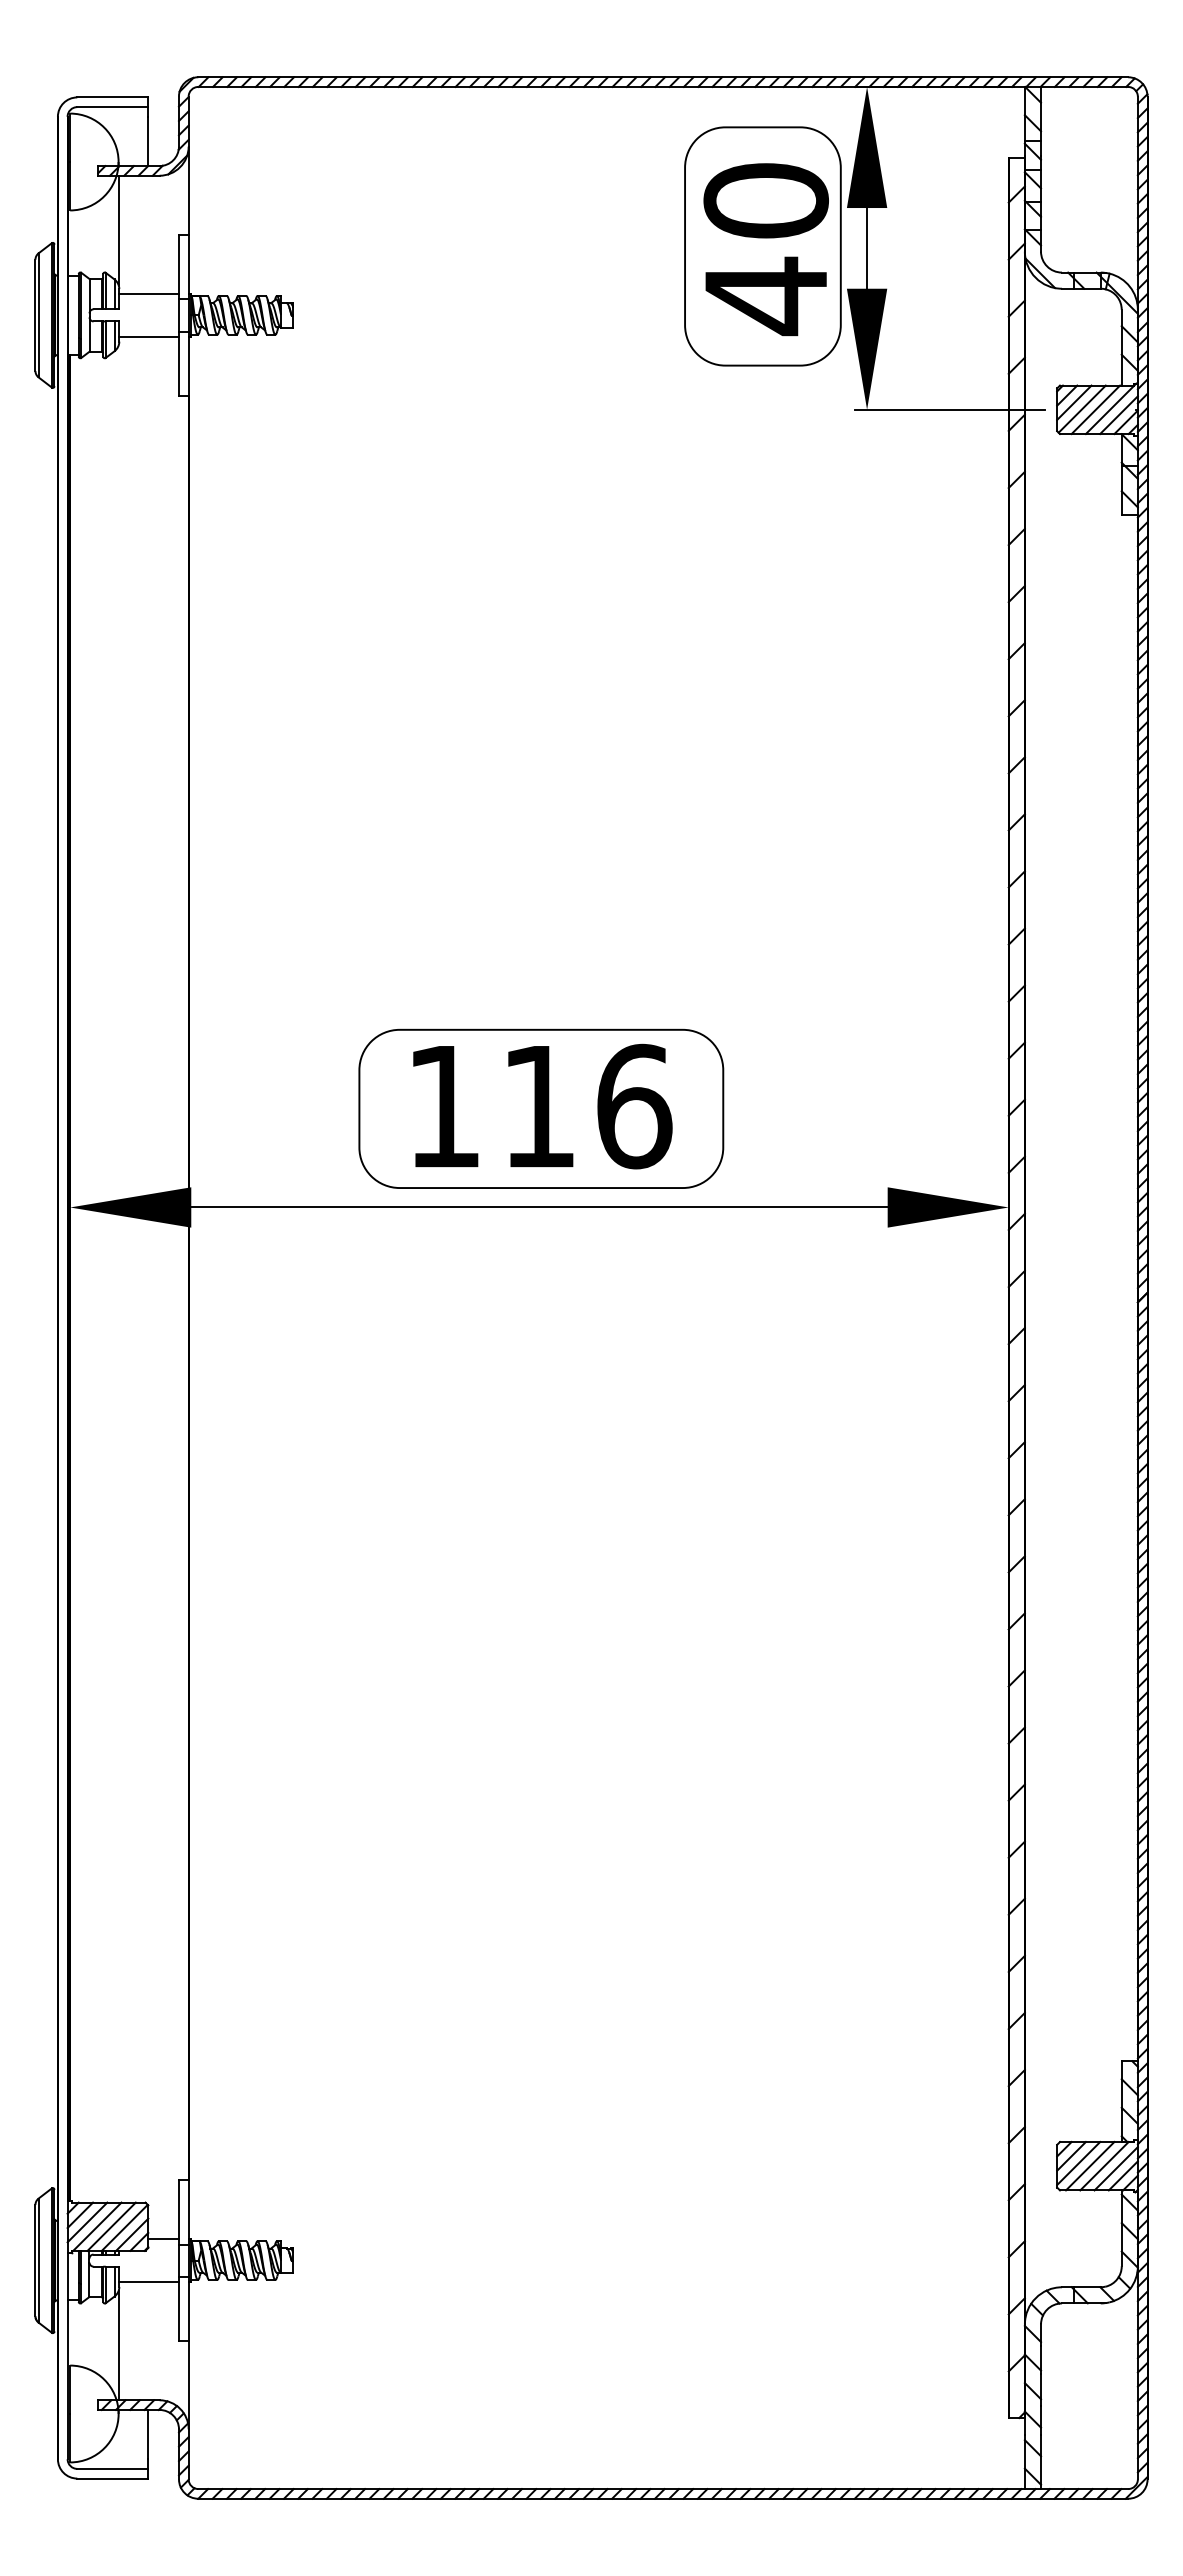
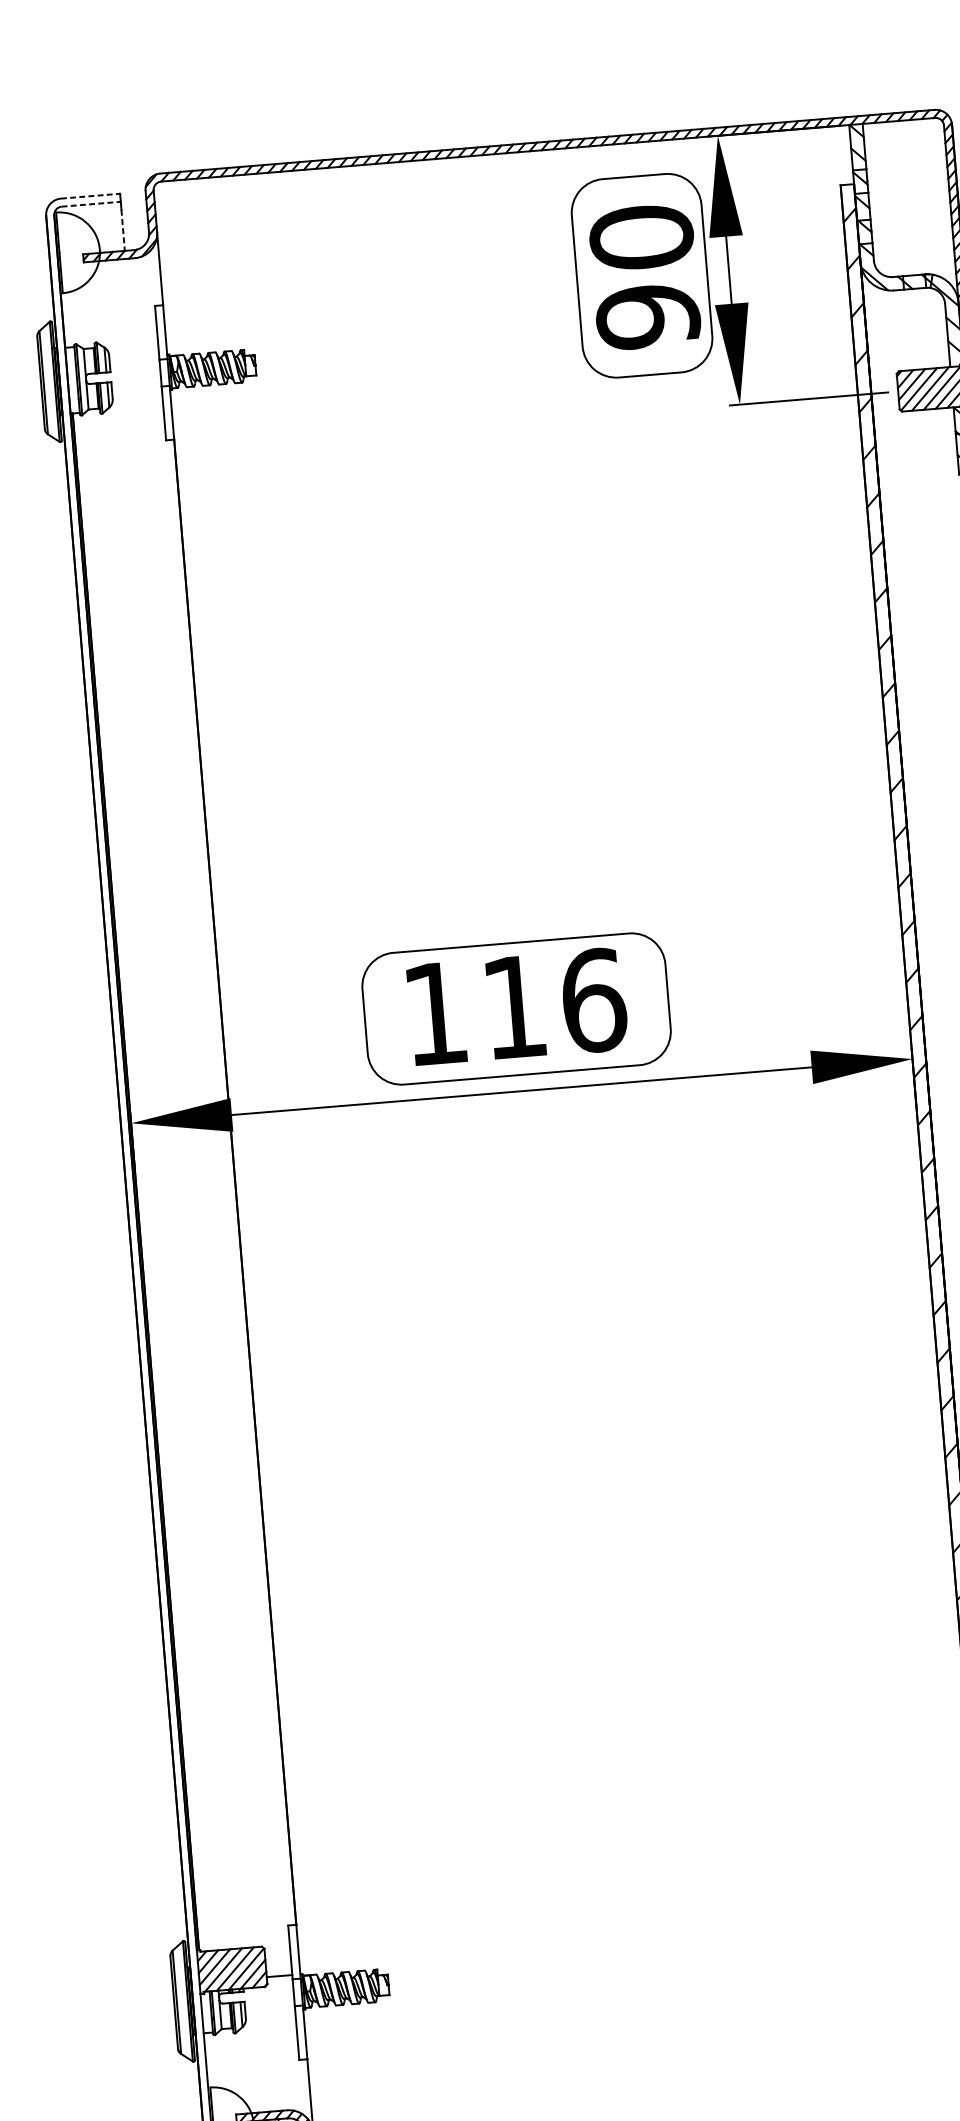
line: (112, 97) -> (90, 196), solid -> dashed
line: (112, 107) -> (91, 204), solid -> dashed
line: (148, 141) -> (123, 230), solid -> dashed
line: (118, 229) -> (104, 305), removed
line: (148, 294) -> (133, 357), removed
text: (765, 296) -> (647, 317), 40 -> 90
line: (148, 336) -> (136, 392), removed
line: (149, 2281) -> (270, 2012), removed
line: (118, 2345) -> (249, 2067), removed

